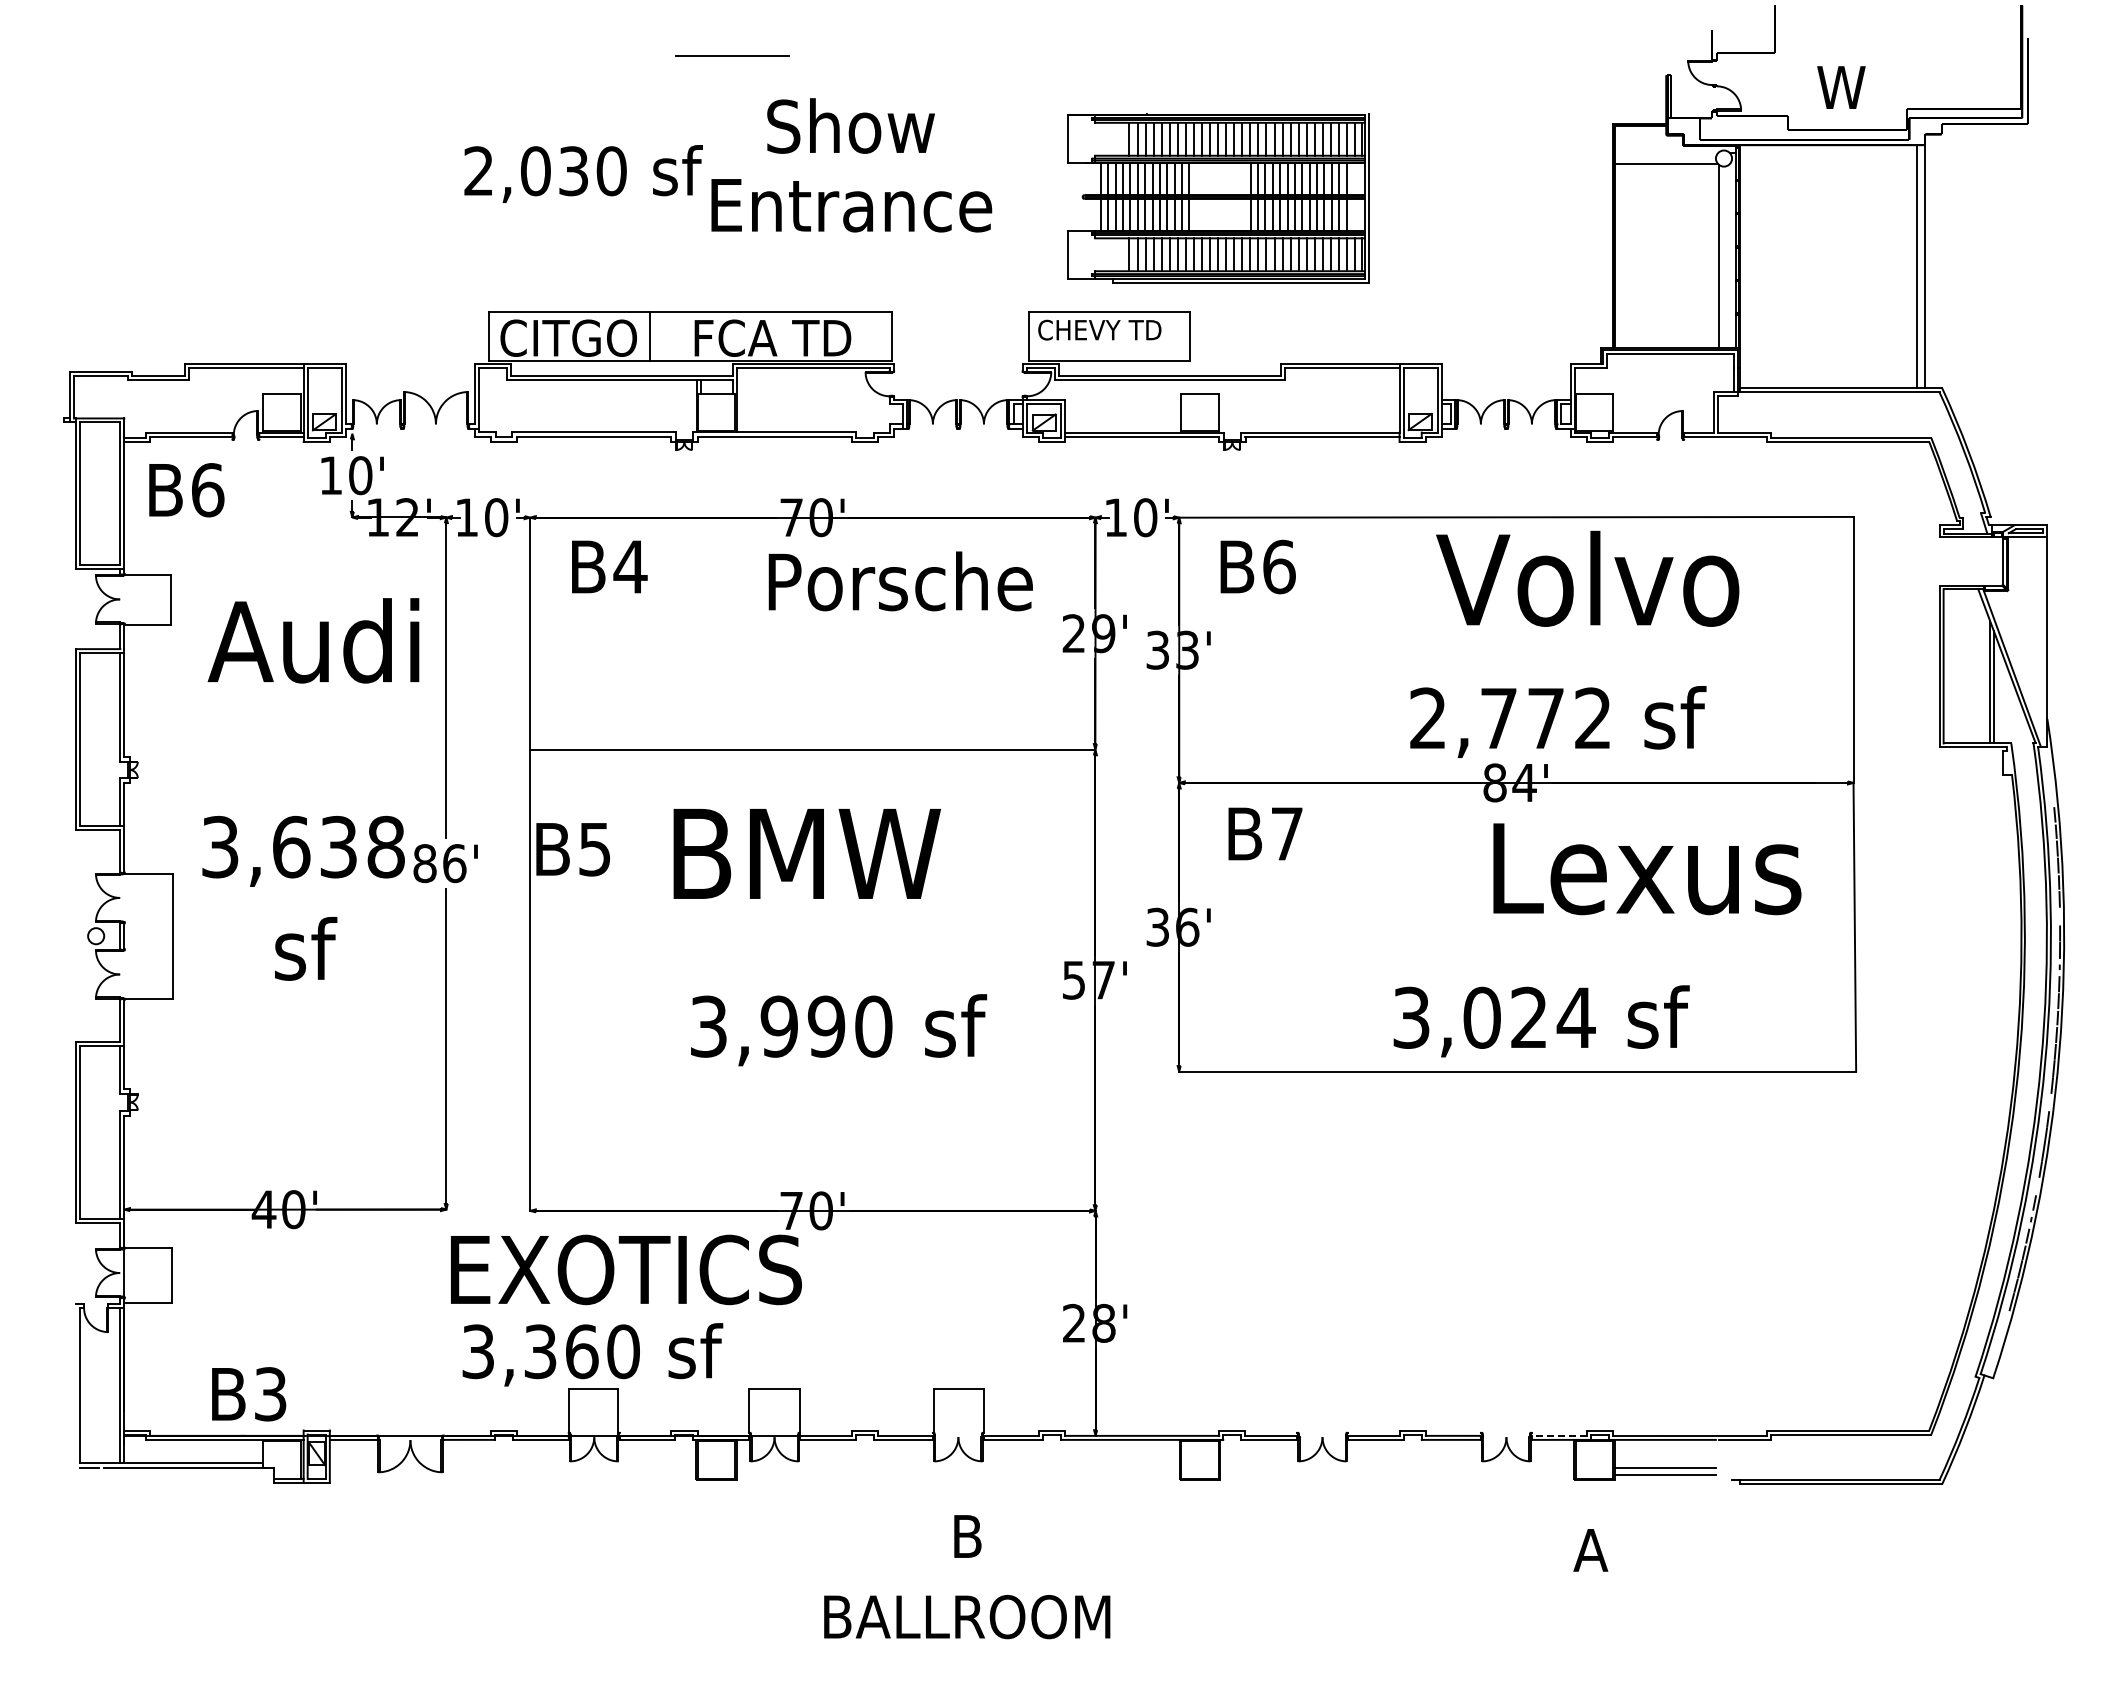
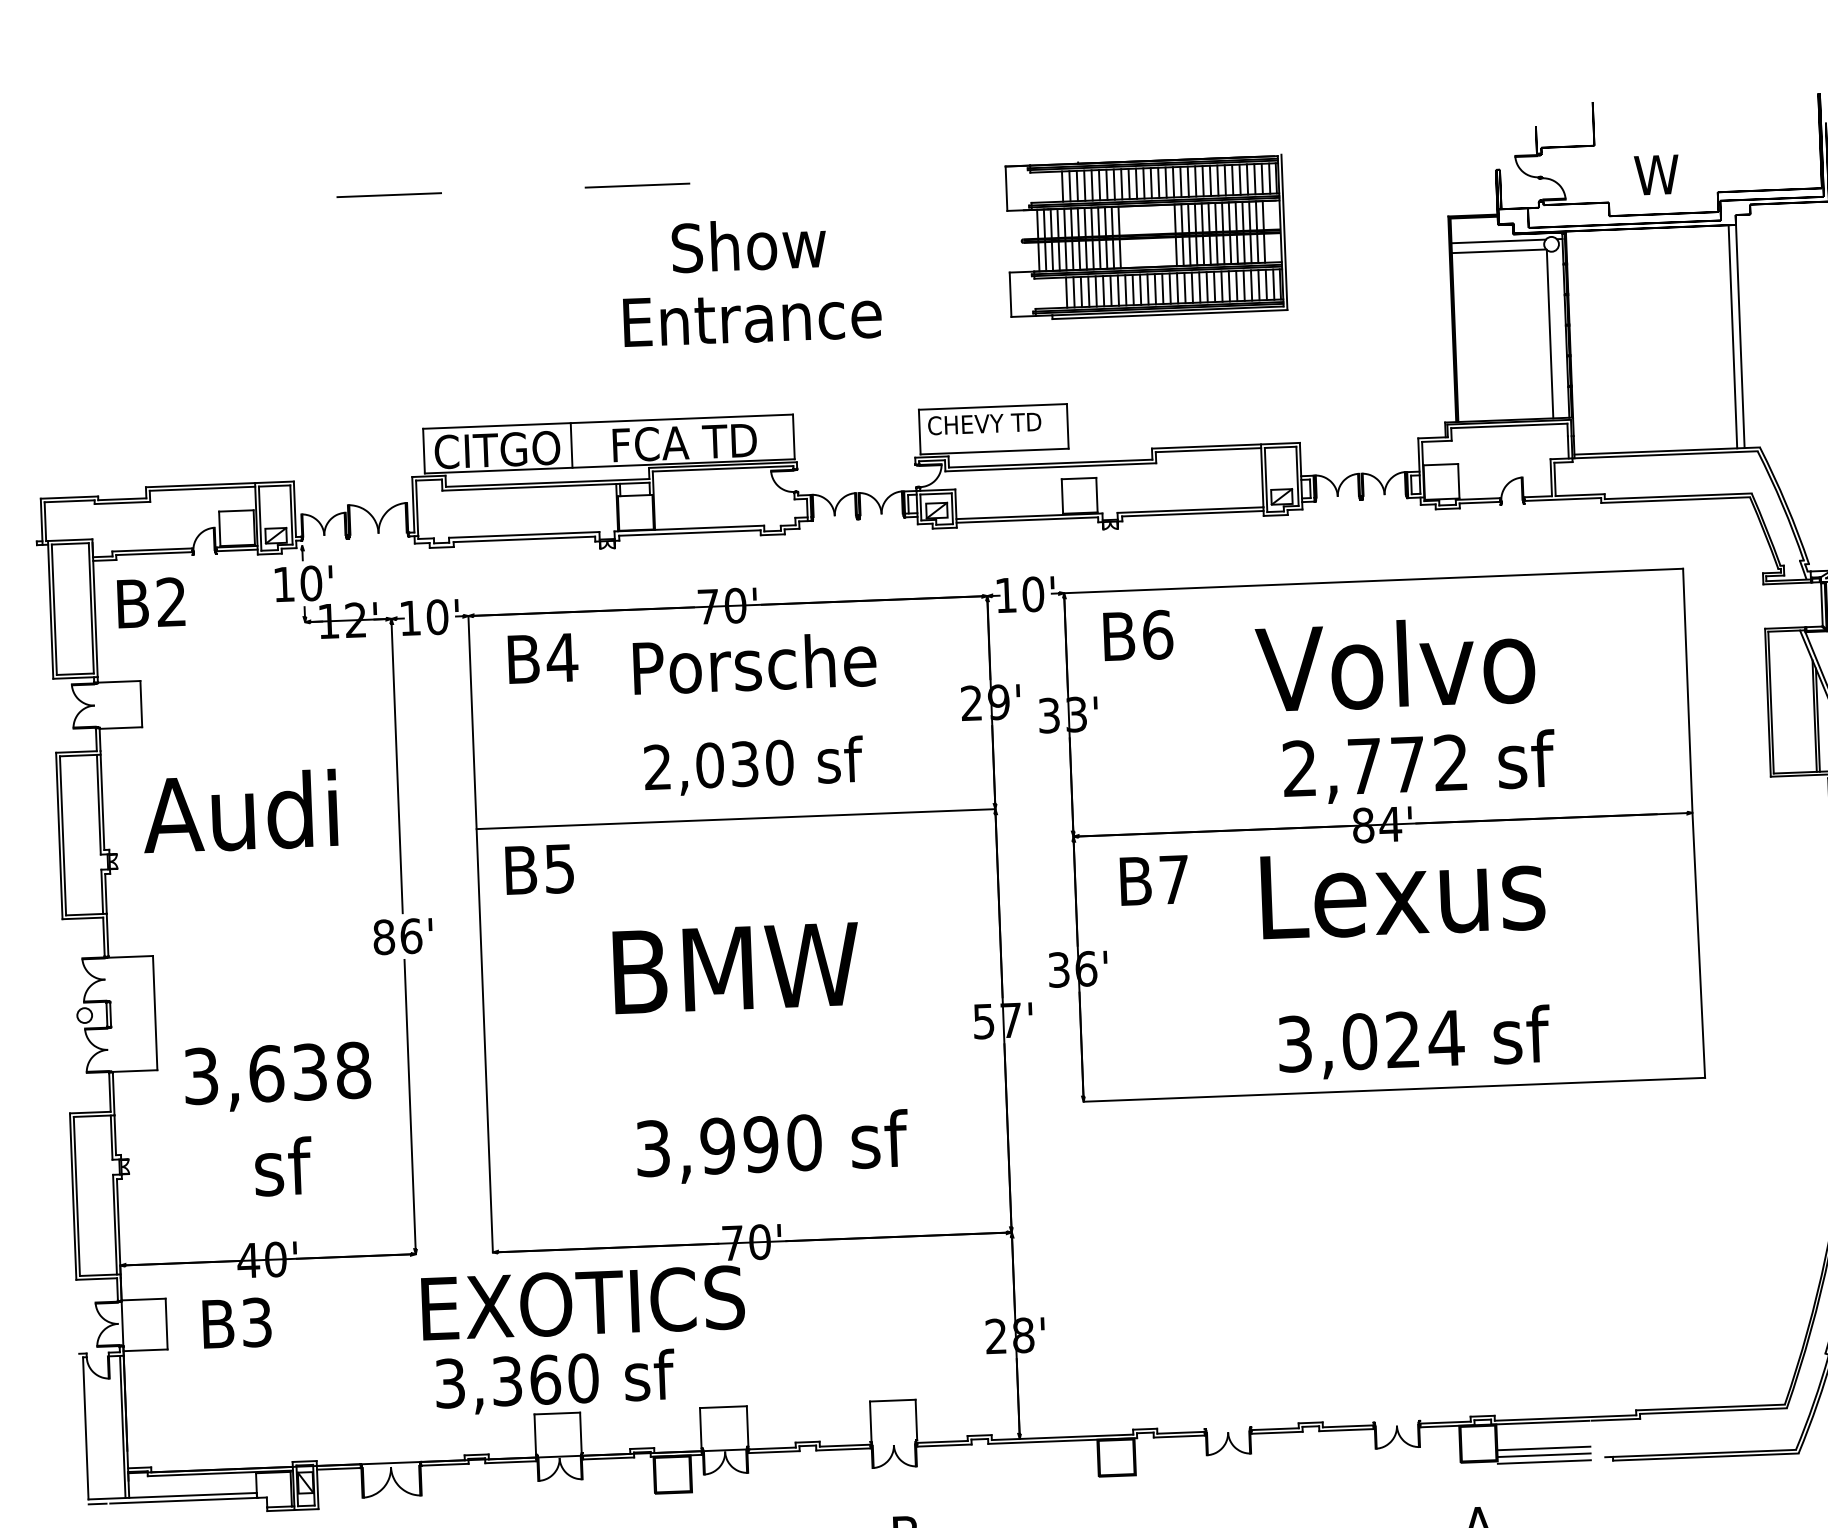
line: (461, 56) -> (389, 195), added
line: (1666, 153) -> (1498, 241), added
text: (583, 173) -> (753, 765), moved
part: (1218, 198) -> (1146, 237), moved
text: (208, 490) -> (172, 602), B6 -> B2
text: (1587, 578) -> (1395, 663), moved
text: (900, 581) -> (754, 663), moved
text: (313, 640) -> (239, 811), moved
text: (572, 849) -> (539, 869), moved
text: (806, 853) -> (735, 967), moved
text: (1647, 869) -> (1403, 893), moved
text: (303, 897) -> (279, 1119), moved
text: (839, 1030) -> (773, 1147), moved
text: (249, 1394) -> (237, 1323), moved
line: (1558, 1435) -> (1444, 1422), dashed -> solid
line: (1664, 1482) -> (1543, 1461), added

